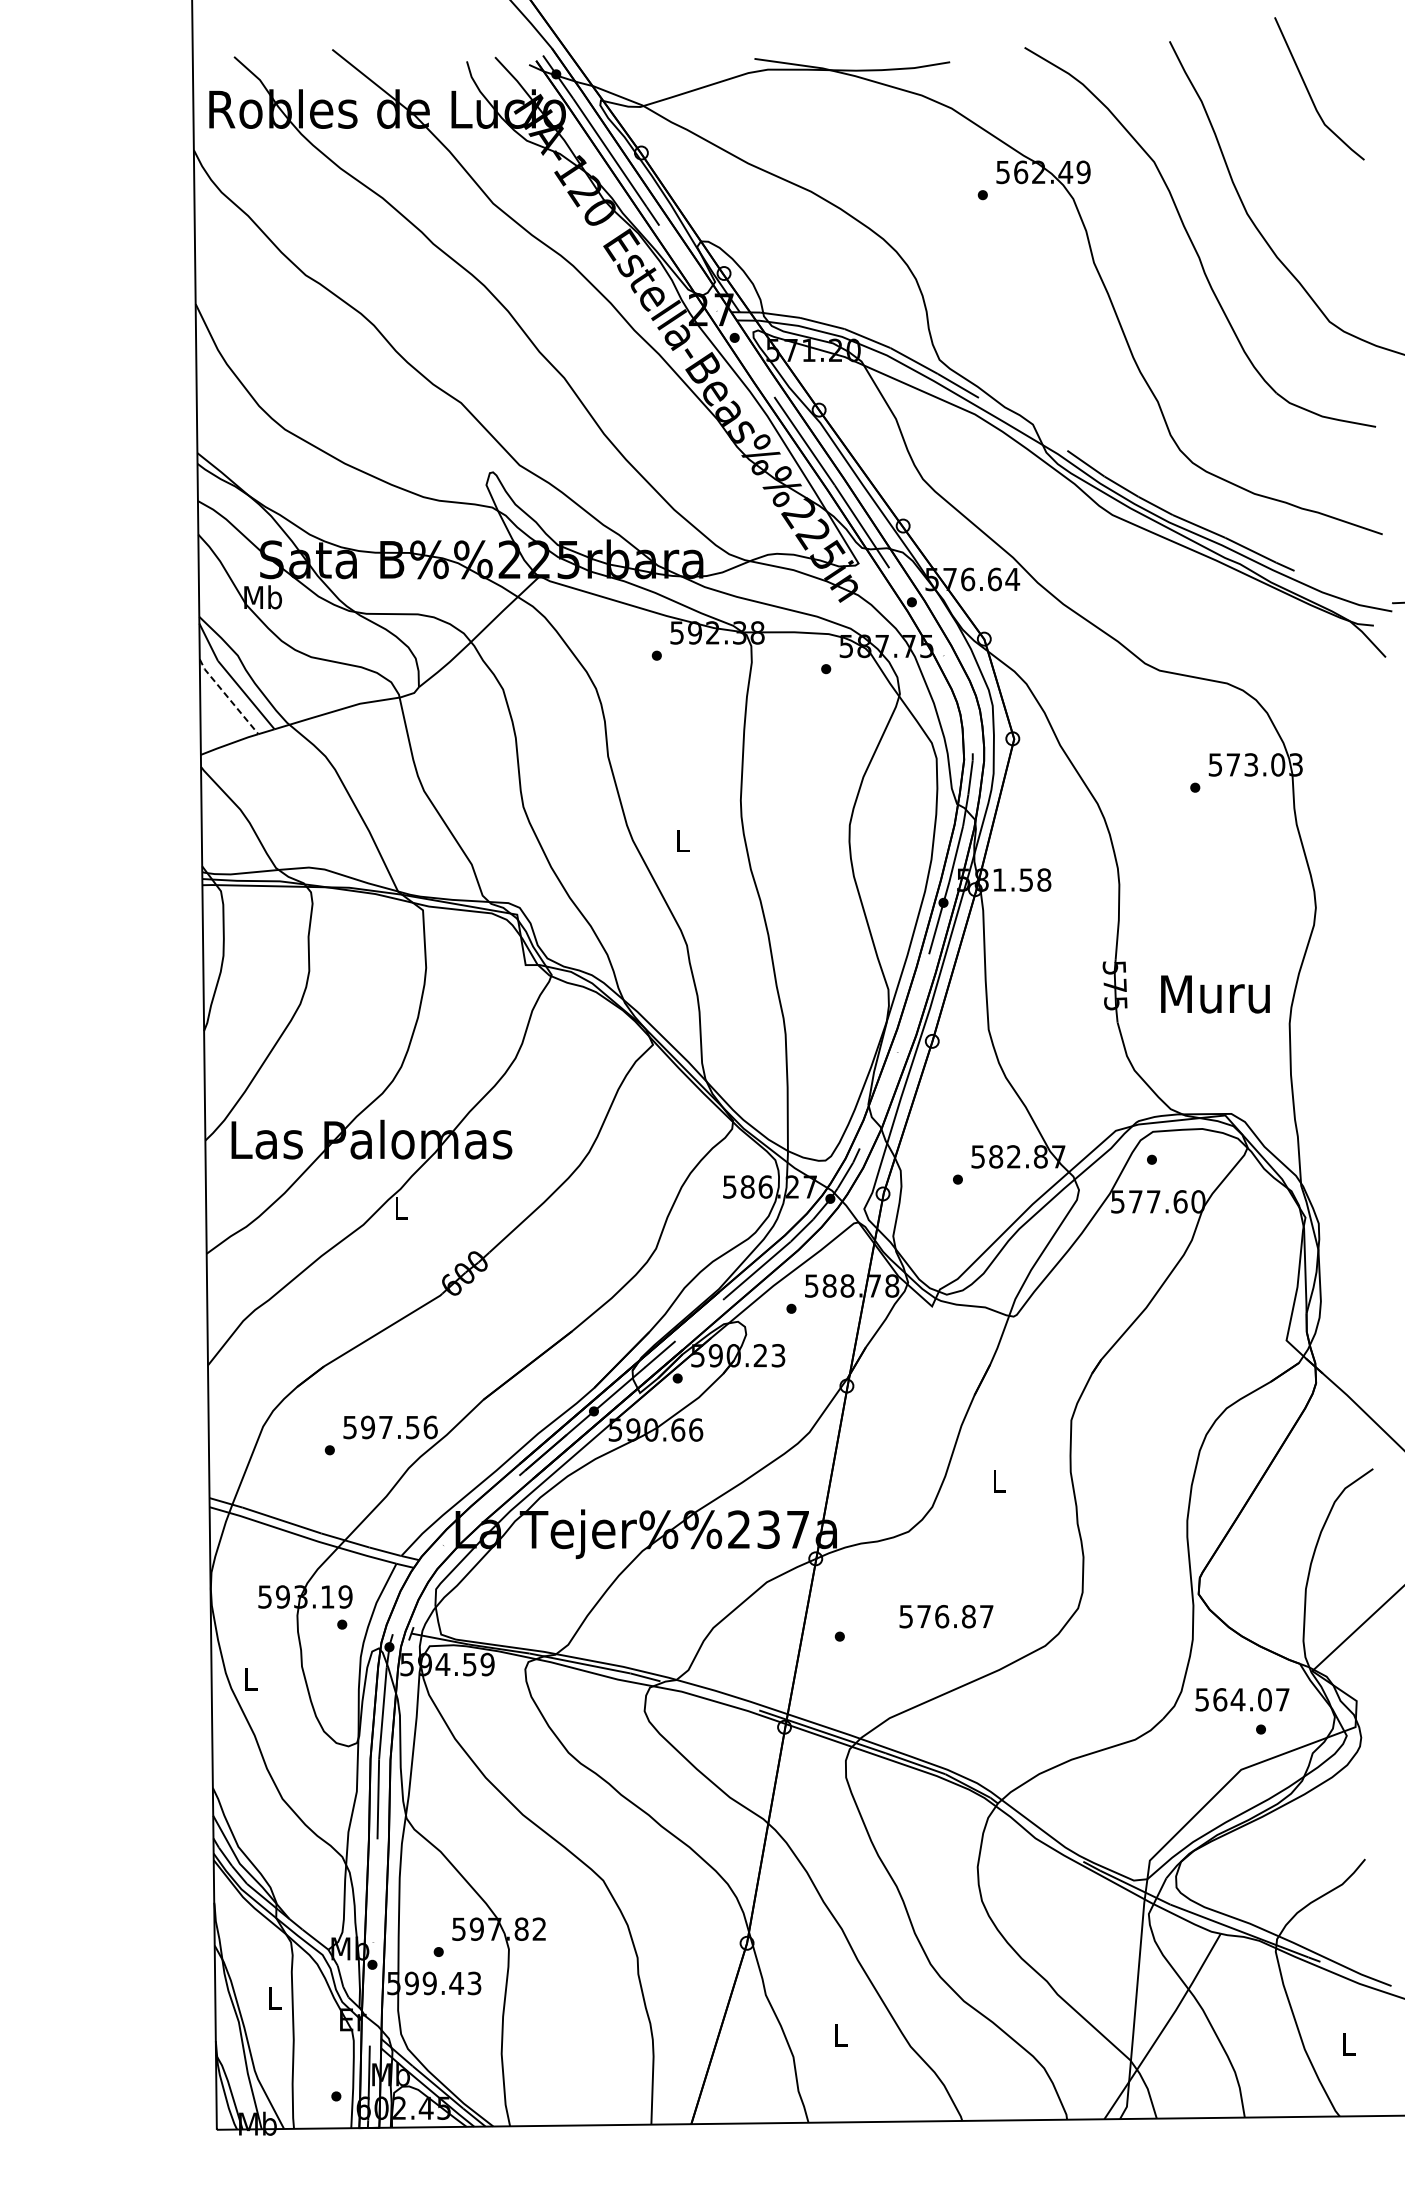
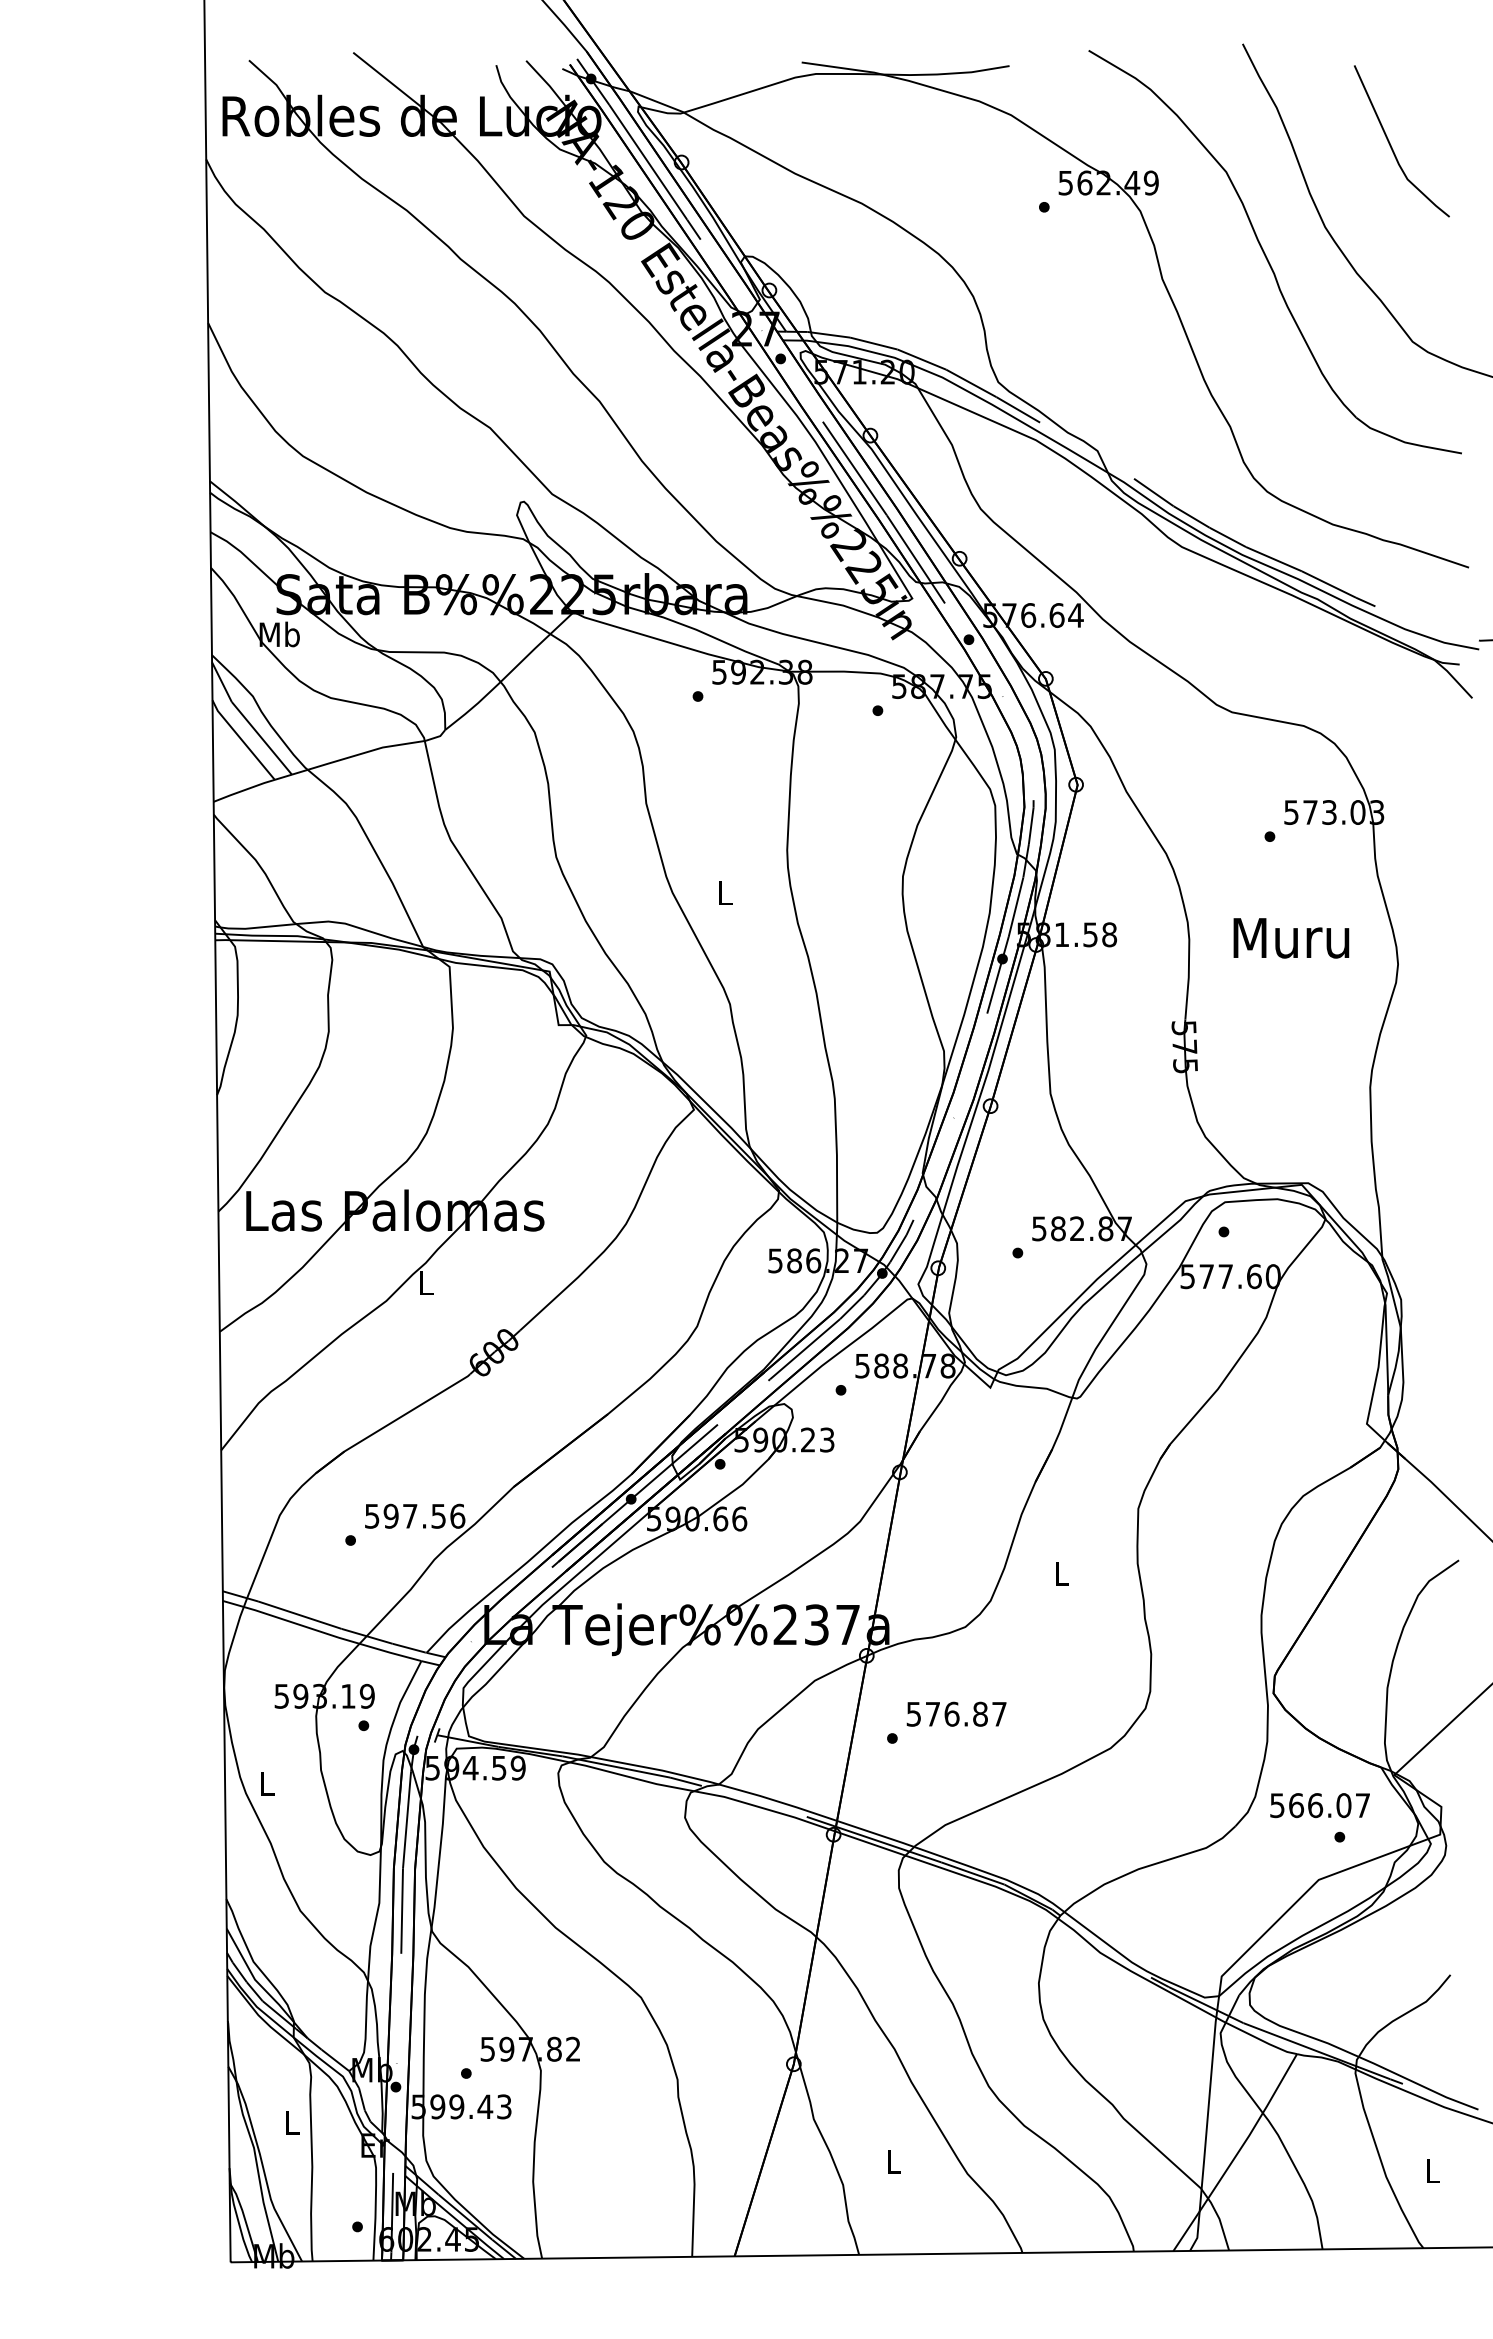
line: (1309, 92) -> (1391, 145), moved
line: (228, 697) -> (242, 740), dashed -> solid
text: (1215, 994) -> (1291, 938), moved
text: (946, 1615) -> (956, 1713), moved
text: (1238, 1699) -> (1315, 1805), 564.07 -> 566.07

